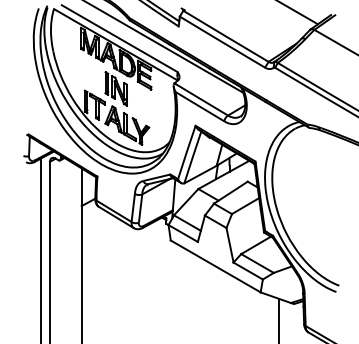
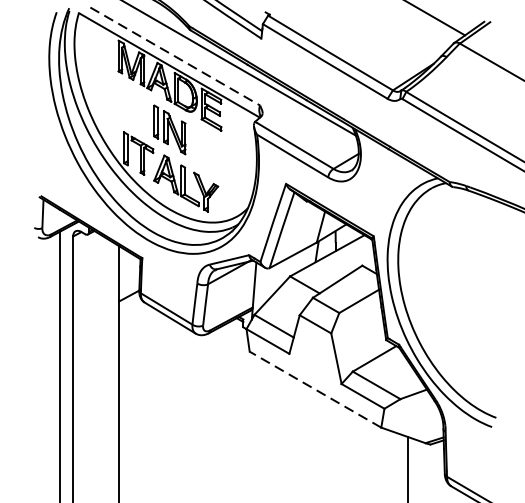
line: (120, 39) -> (176, 57), solid -> dashed
line: (215, 266) -> (315, 389), solid -> dashed

